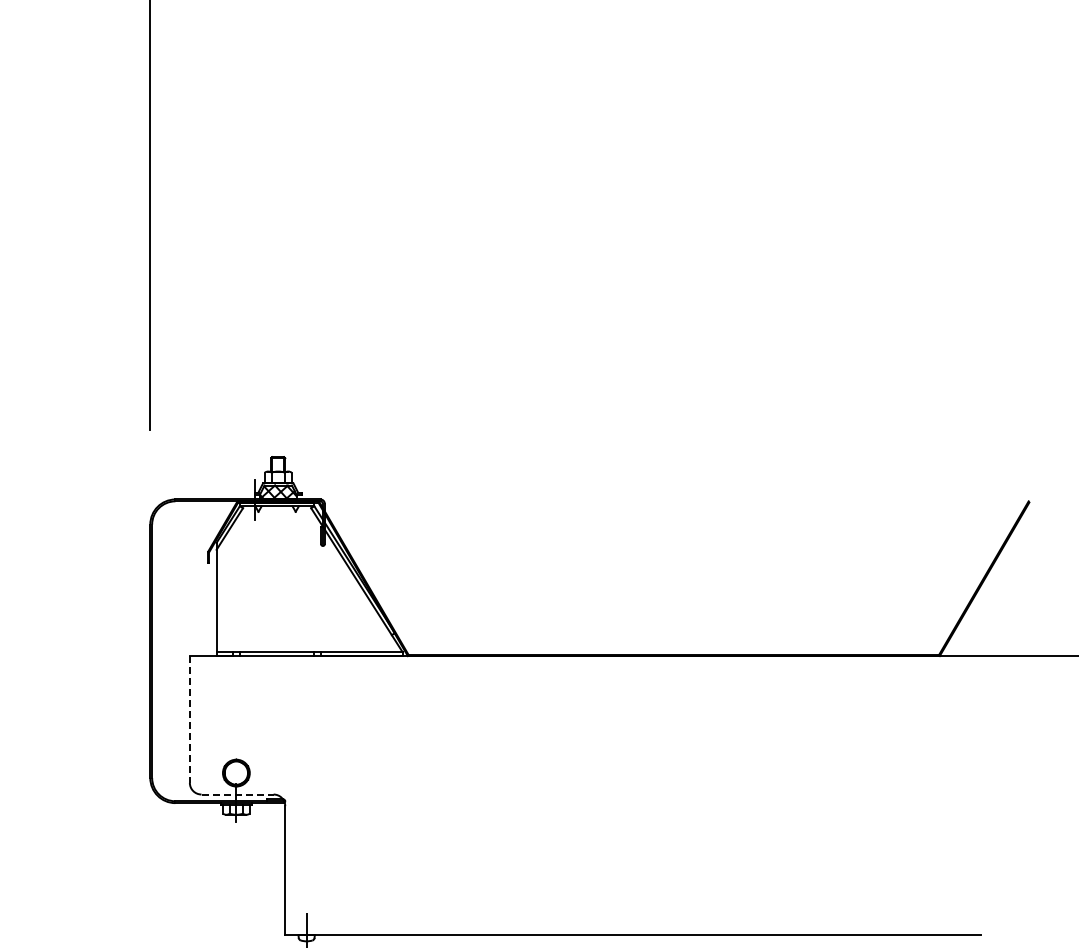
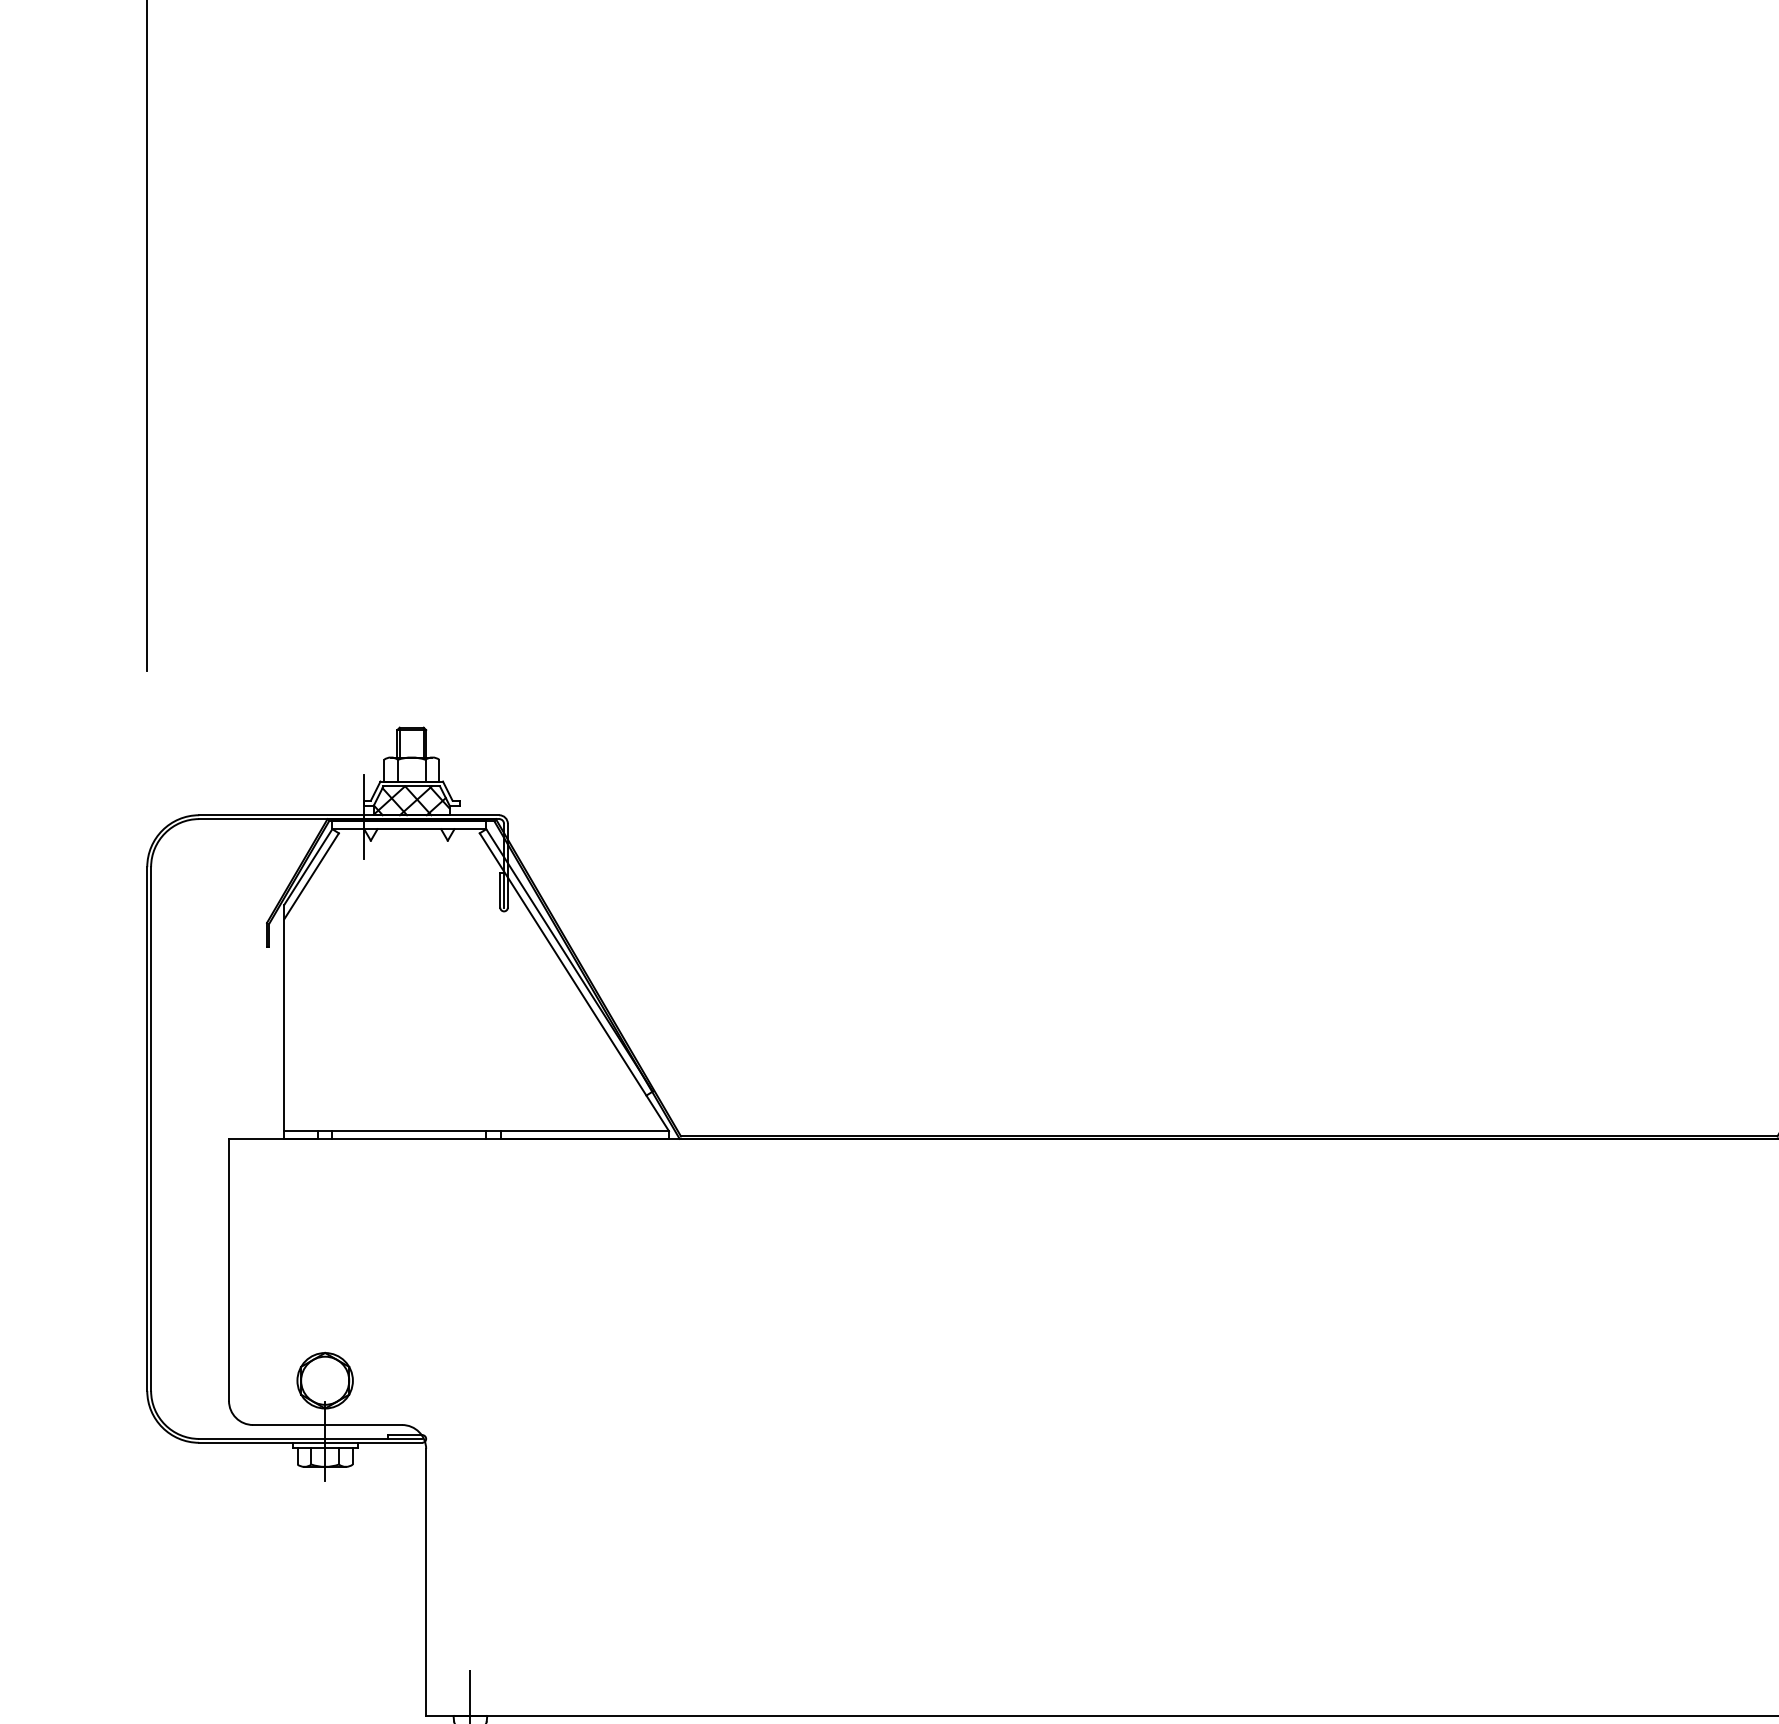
line: (189, 719) -> (228, 1269), dashed -> solid
line: (238, 794) -> (329, 1424), dashed -> solid

